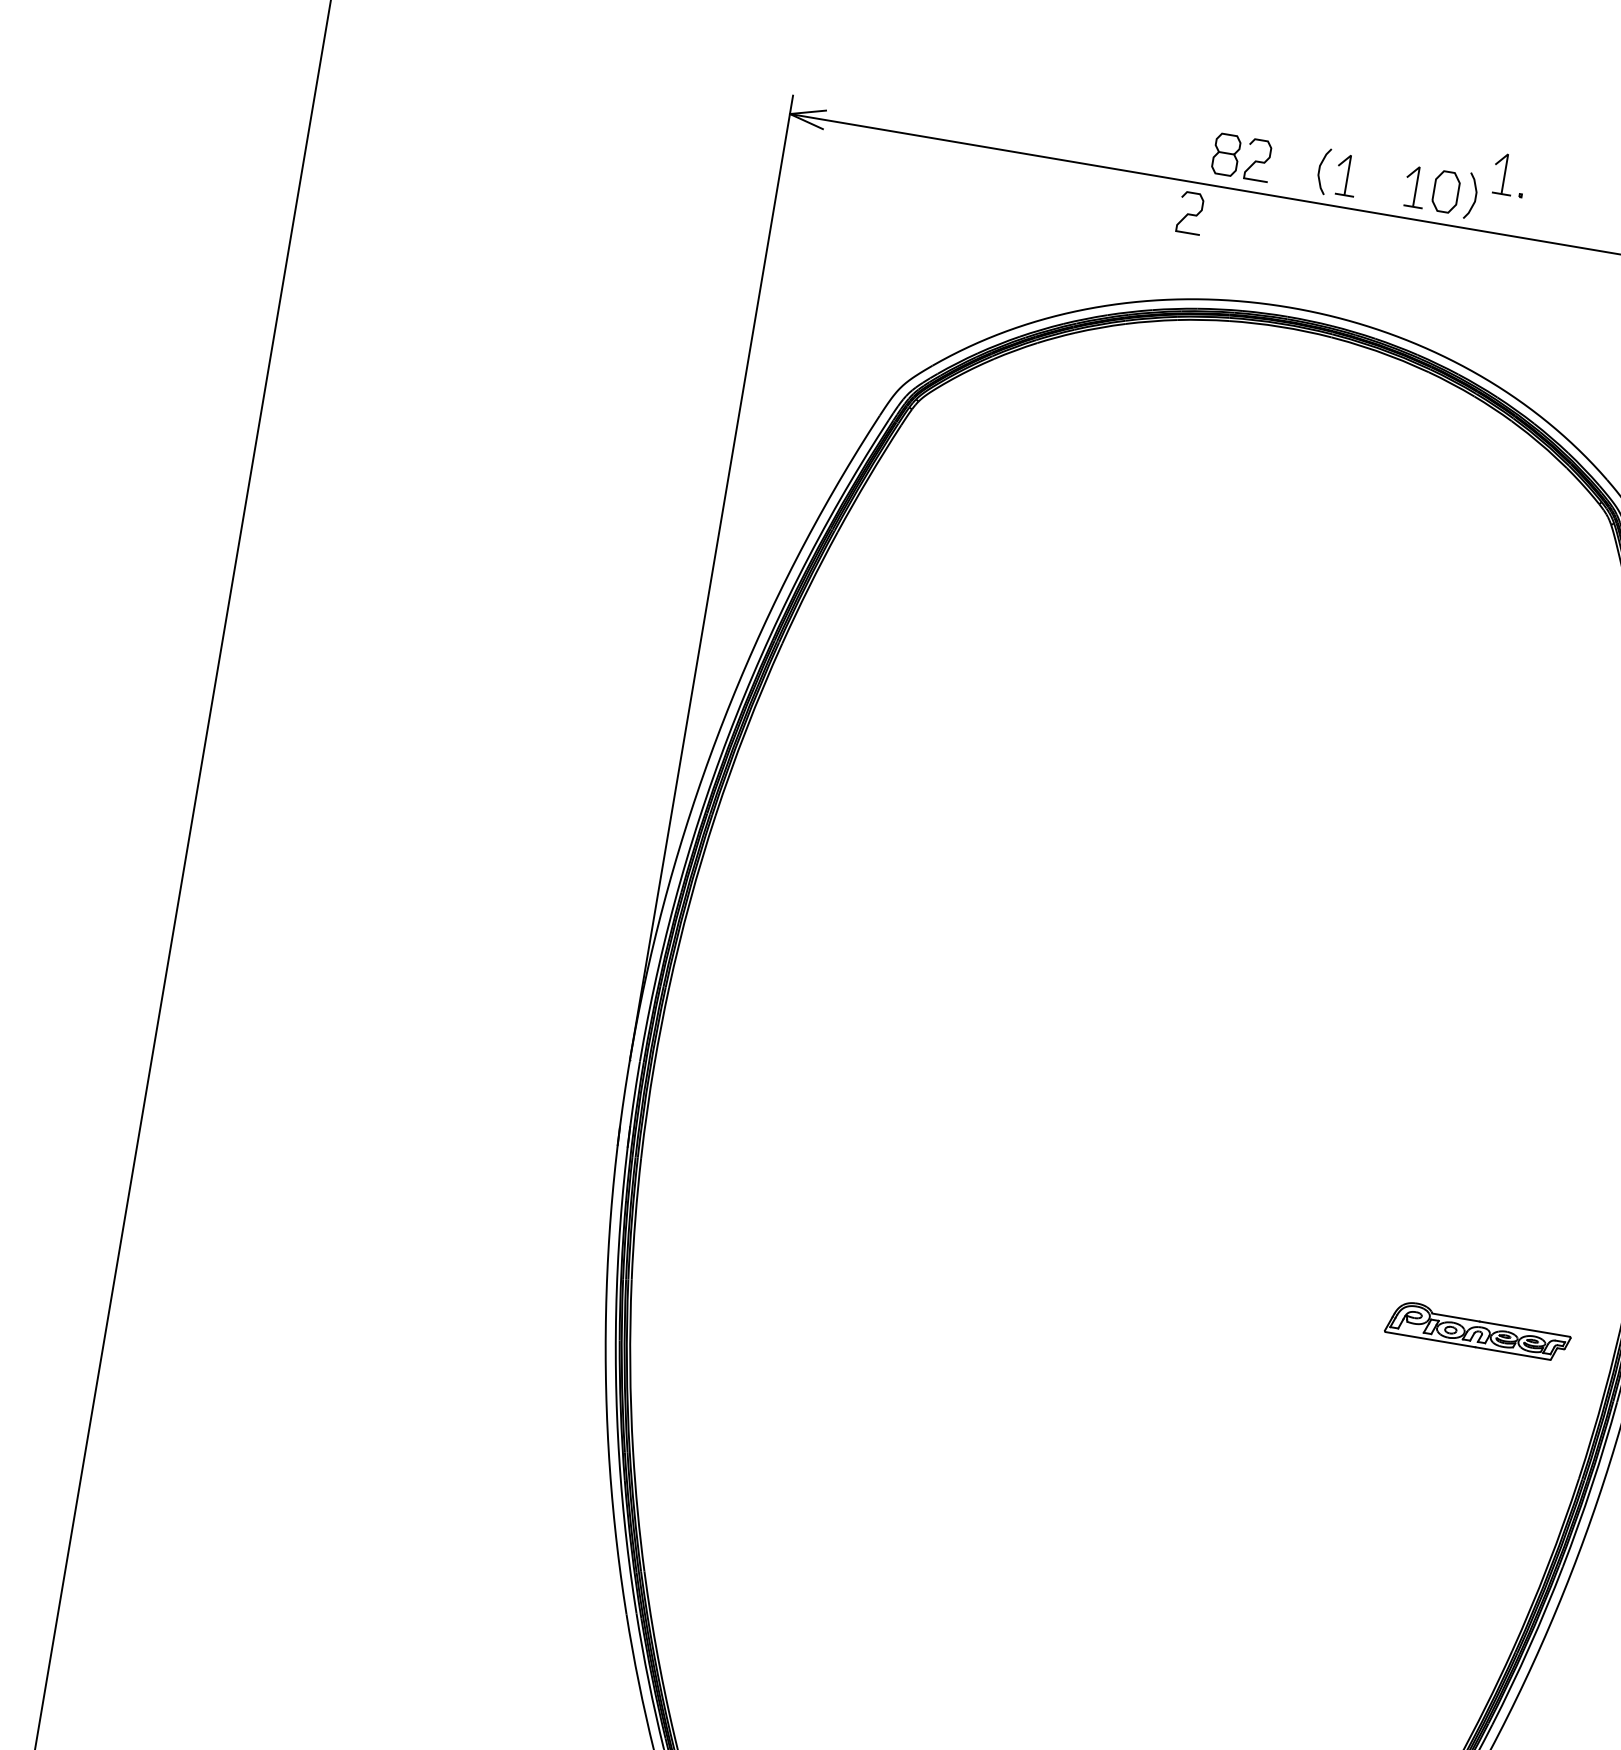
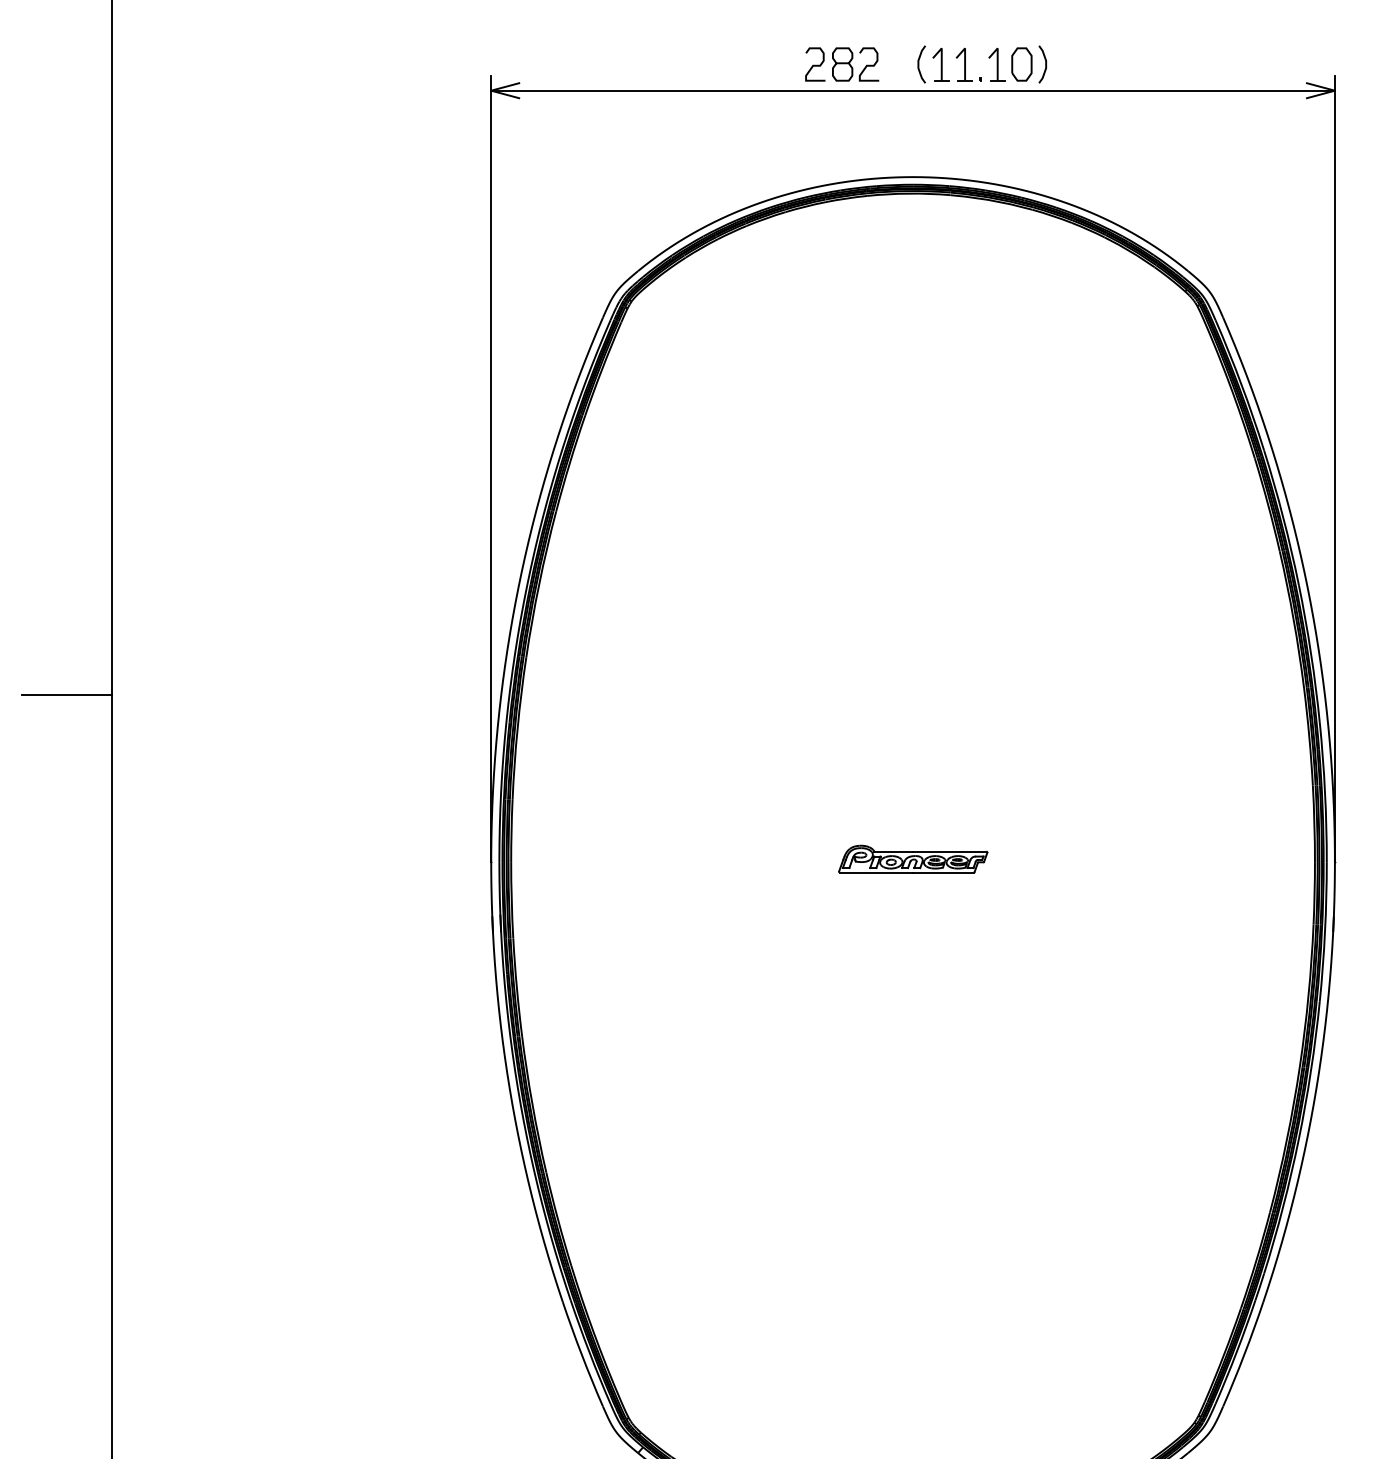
part: (1509, 174) -> (968, 64), moved
curve: (1191, 213) -> (815, 64), moved
line: (145, 766) -> (67, 694), added
part: (1478, 1330) -> (913, 858), moved

